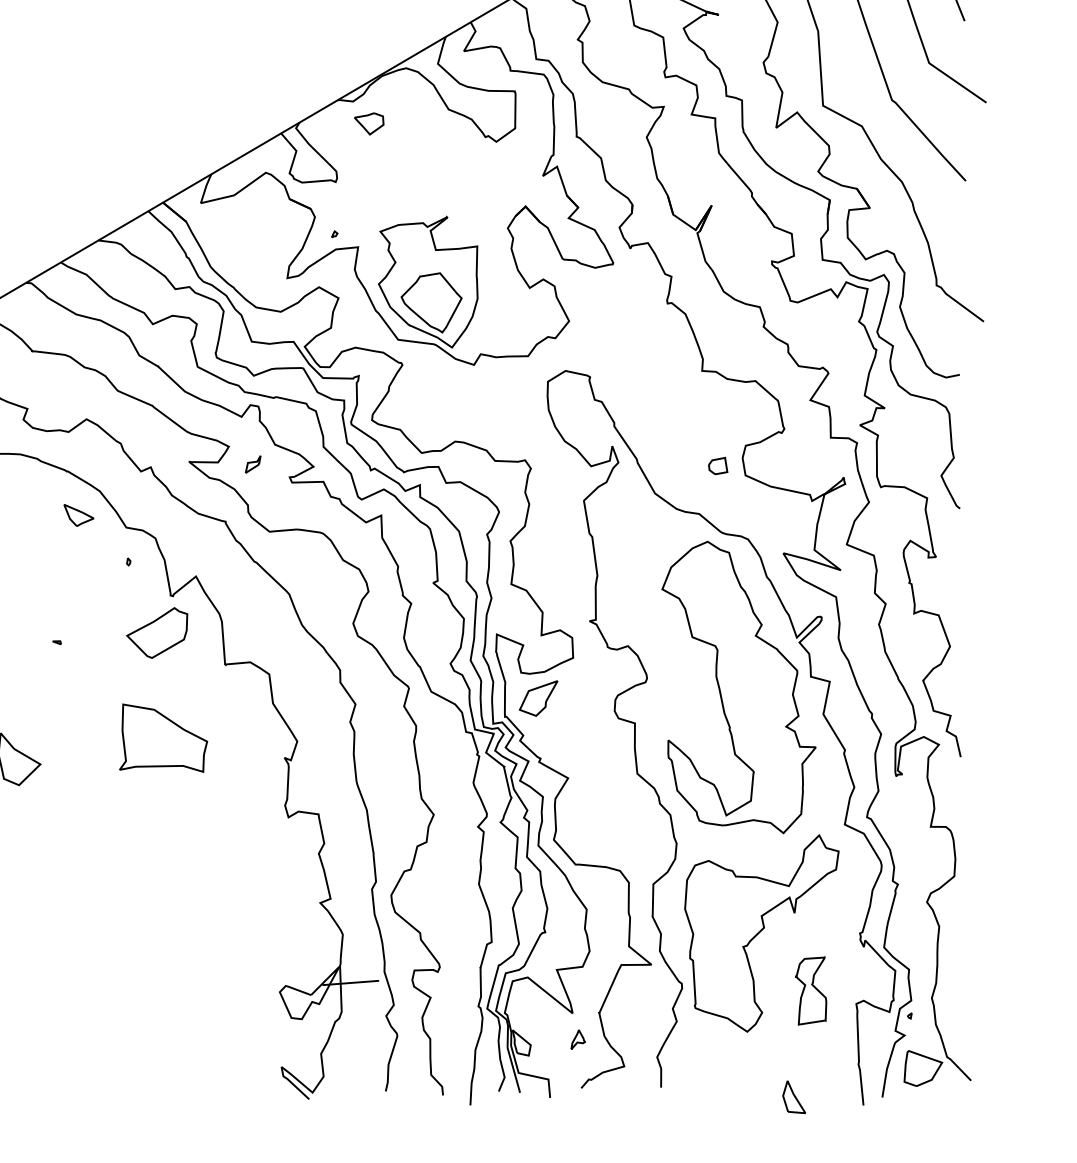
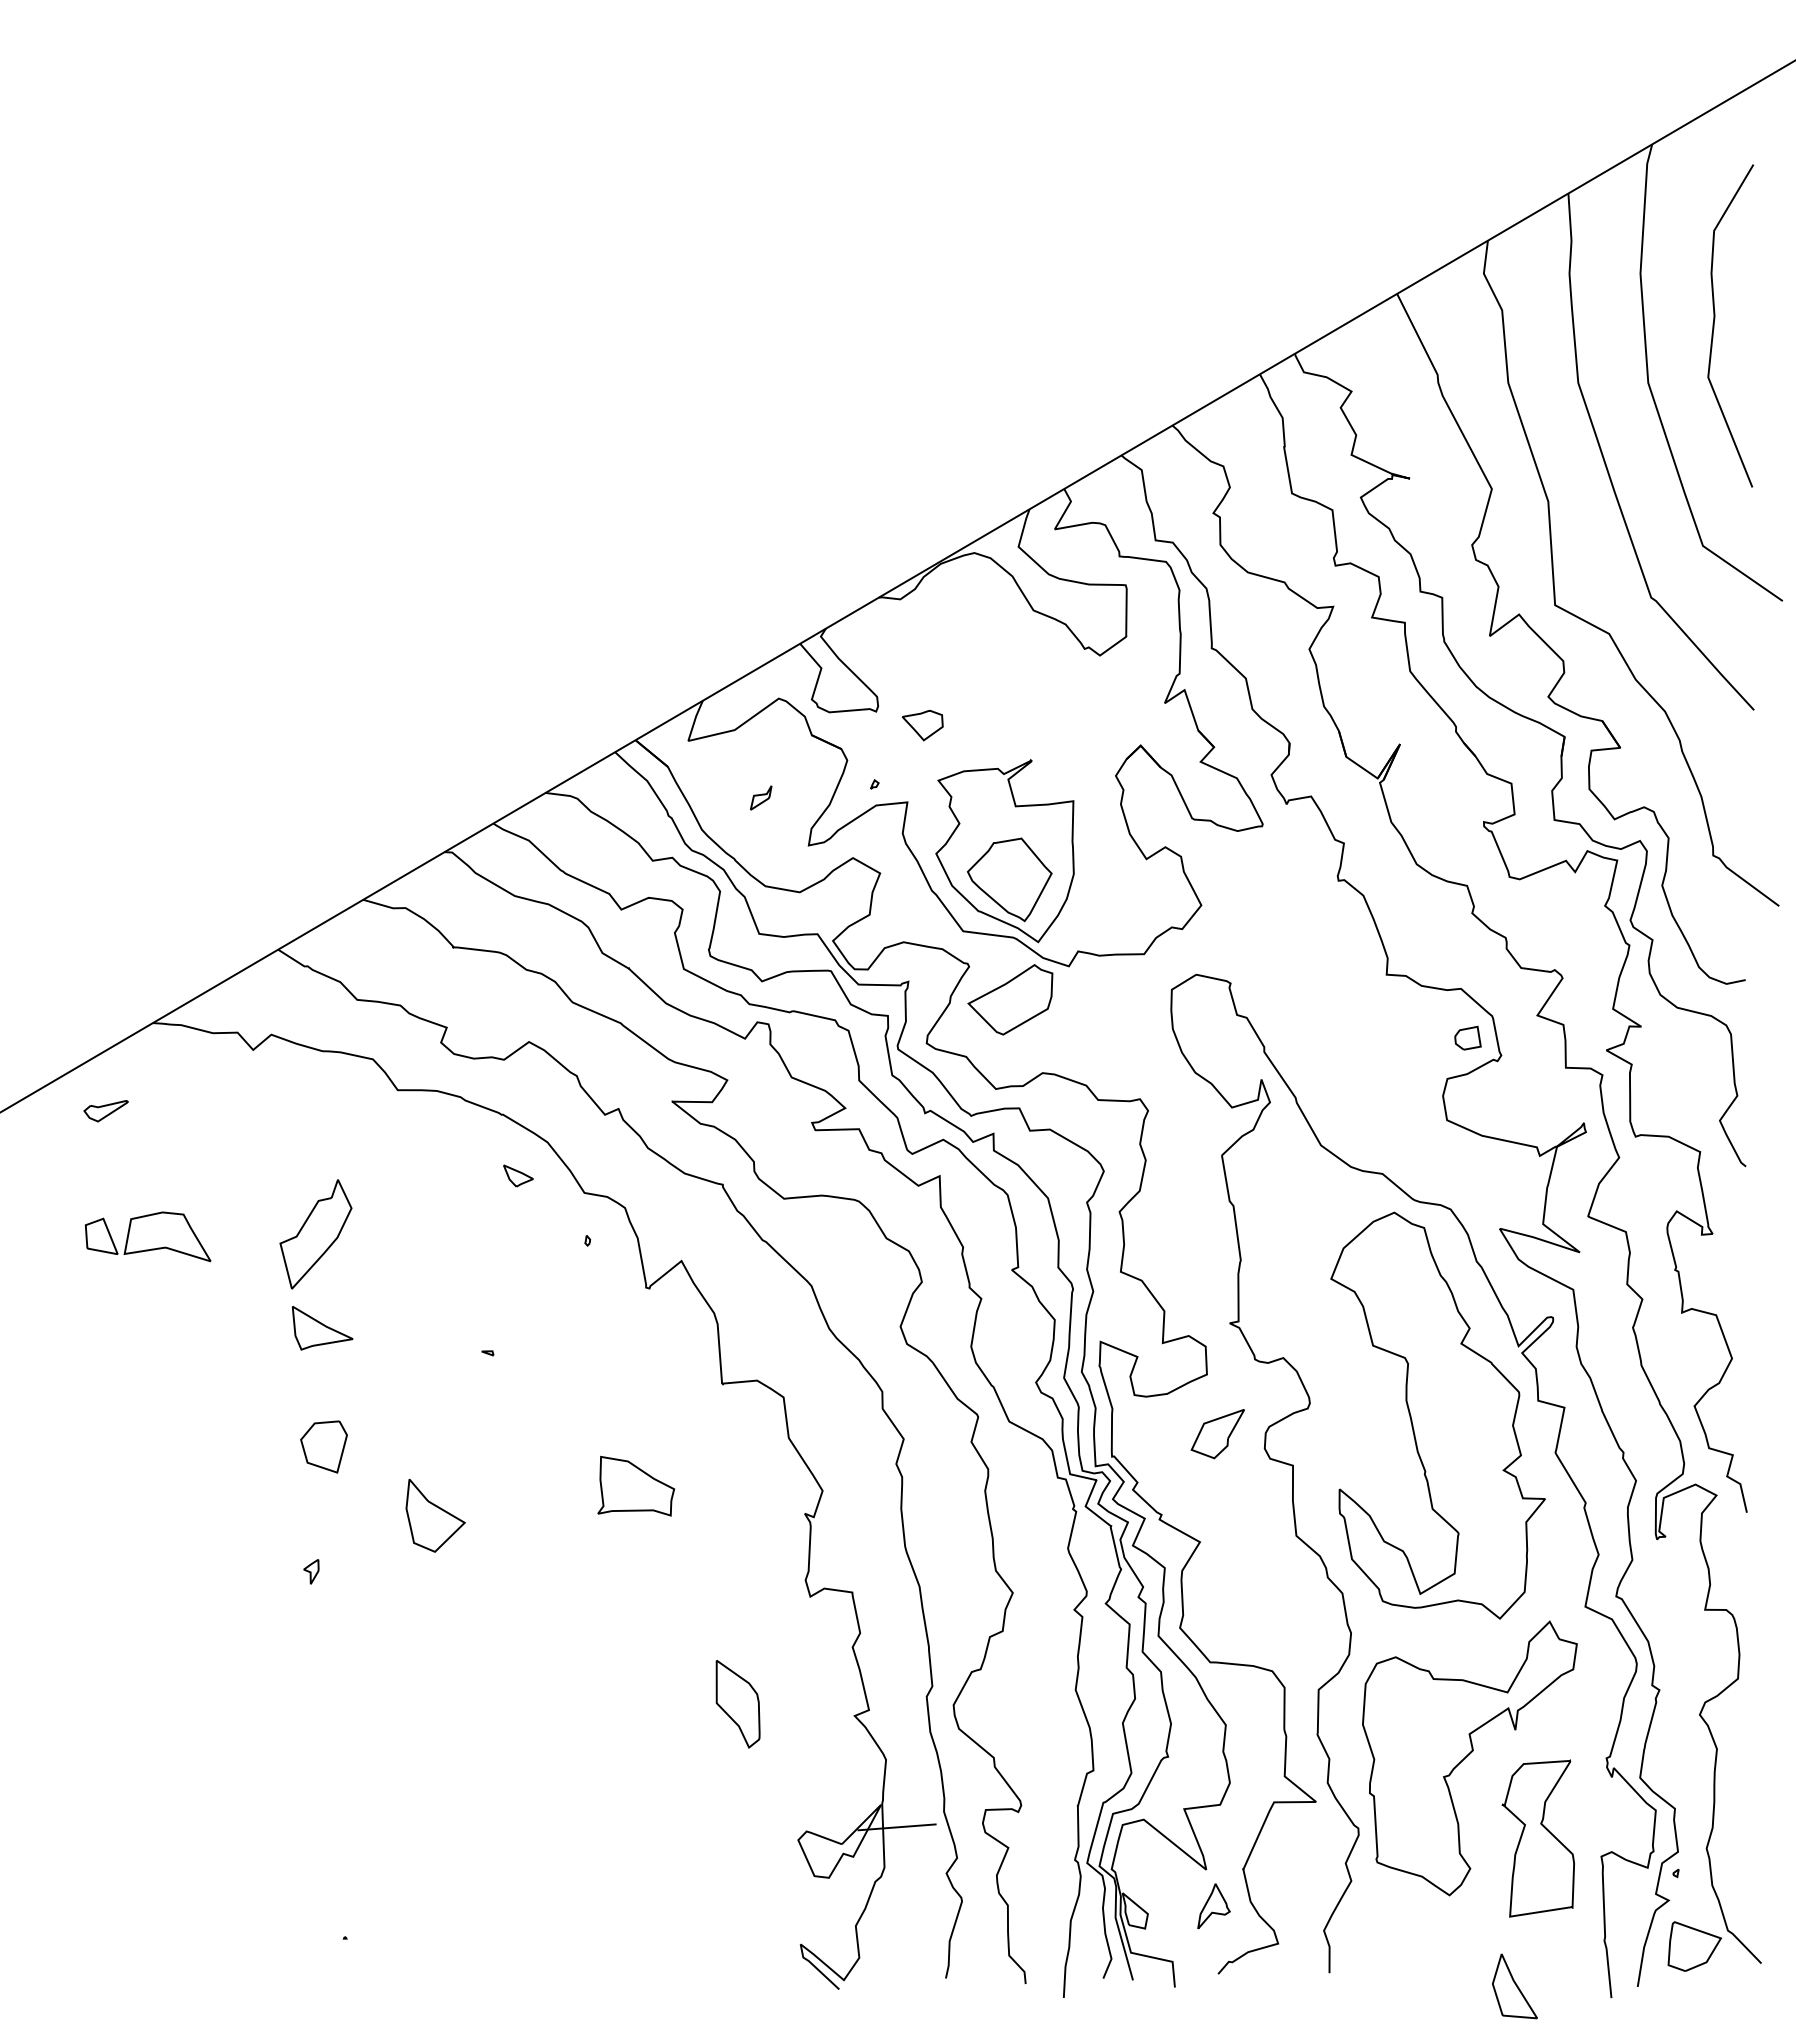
part: (368, 123) -> (922, 725), moved
part: (253, 464) -> (761, 797), moved
part: (717, 465) -> (1467, 1037), moved
part: (79, 515) -> (518, 1175), size x0.71
part: (157, 632) -> (1010, 999), moved
part: (538, 698) -> (1217, 1434), moved
part: (162, 737) -> (635, 1485), size x0.62
part: (236, 894) -> (737, 1704), added
part: (810, 990) -> (1537, 1838), size x1.67
part: (577, 1039) -> (1213, 1906), size x1.67
part: (793, 1097) -> (1514, 1986), size x1.43

